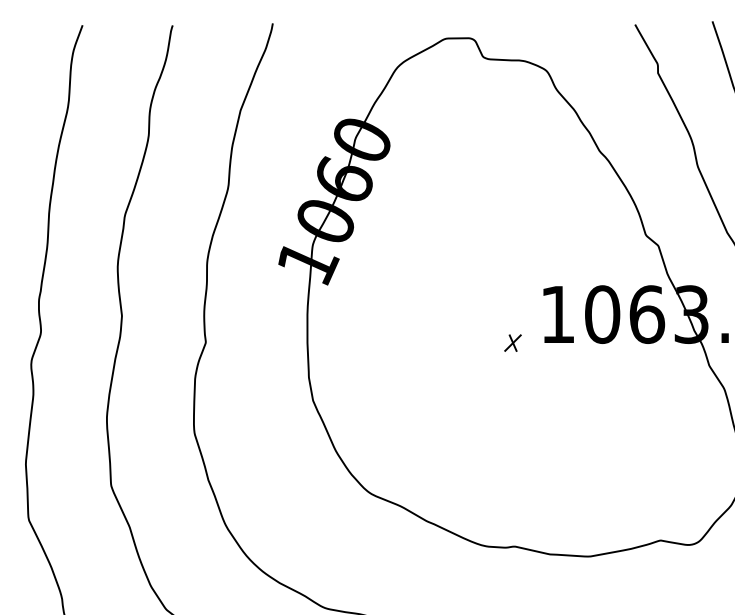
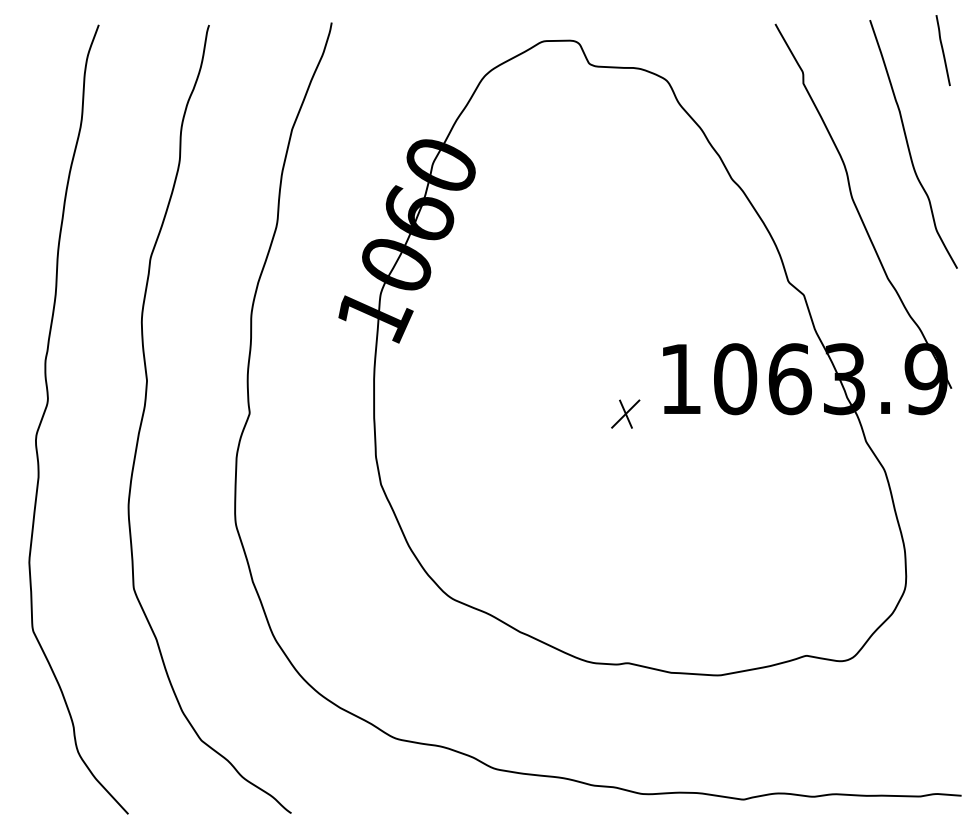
part: (512, 342) -> (625, 413), size x1.43

